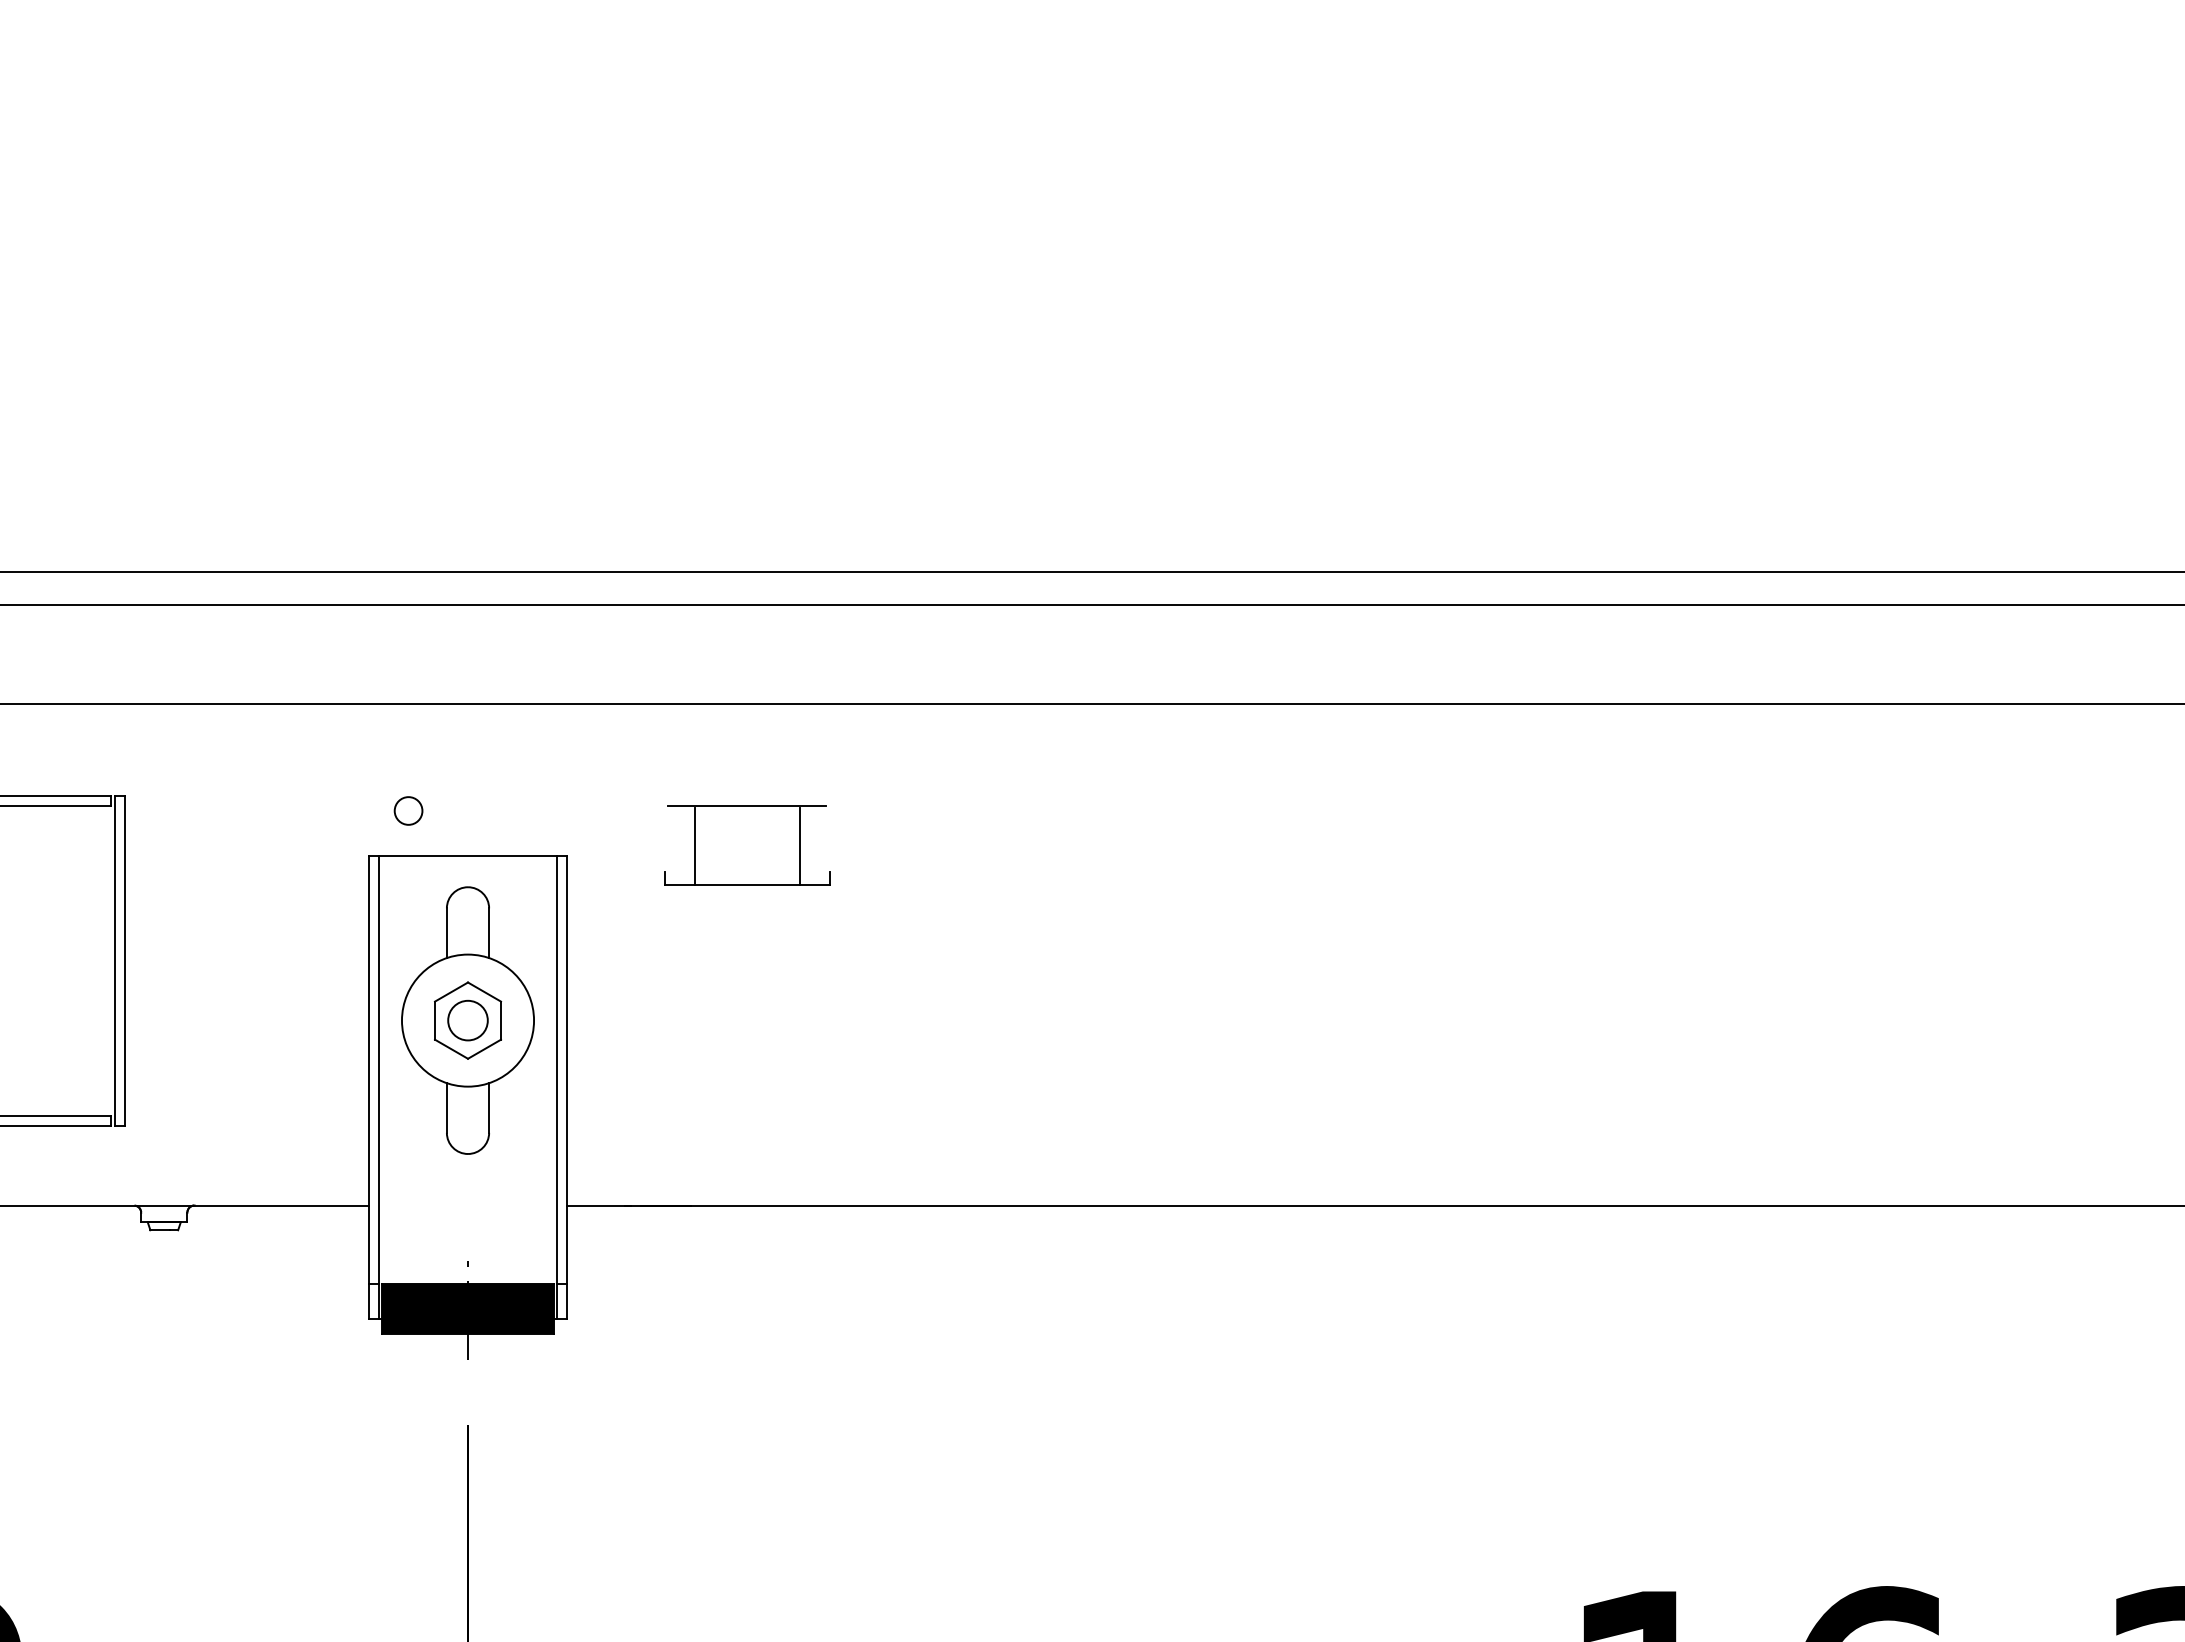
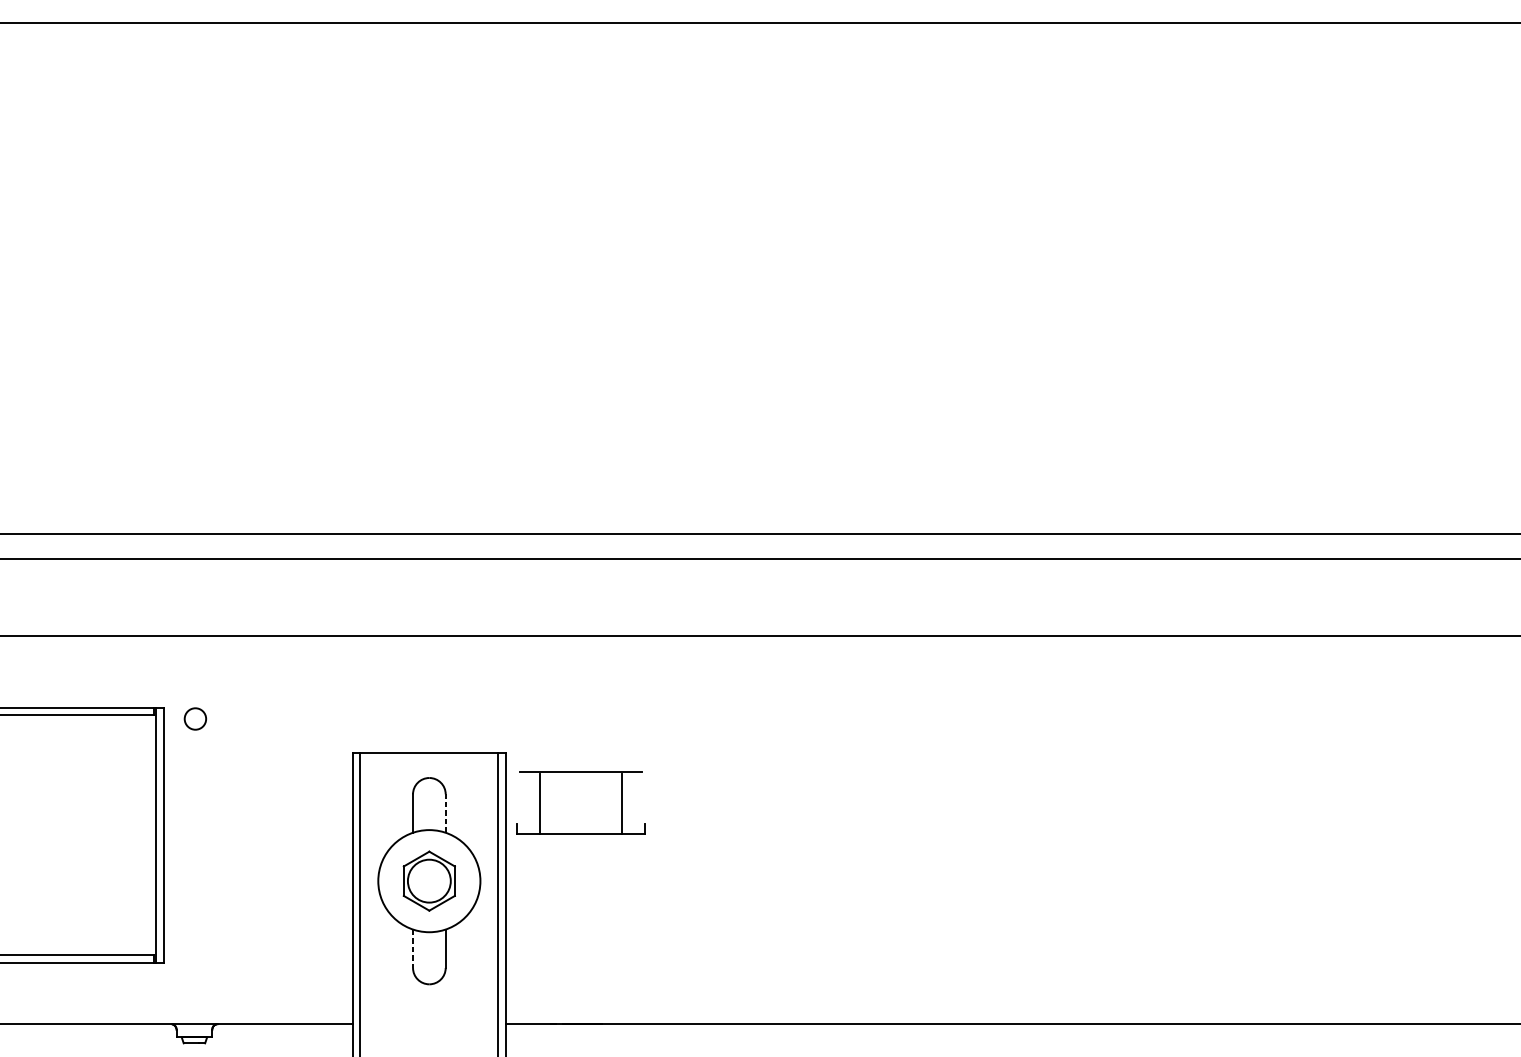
circle: (408, 810) -> (195, 718), moved
part: (747, 845) -> (581, 802), moved
line: (489, 933) -> (445, 813), solid -> dashed
circle: (467, 1020) -> (428, 881), size x1.4
line: (446, 1108) -> (412, 949), solid -> dashed

